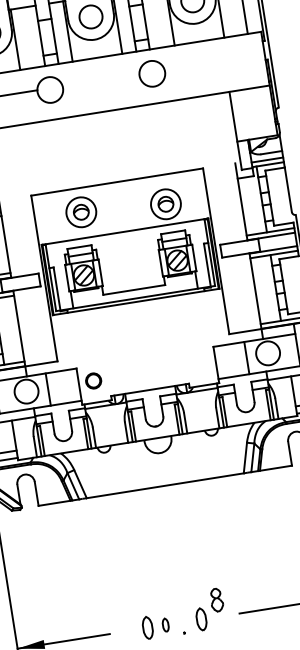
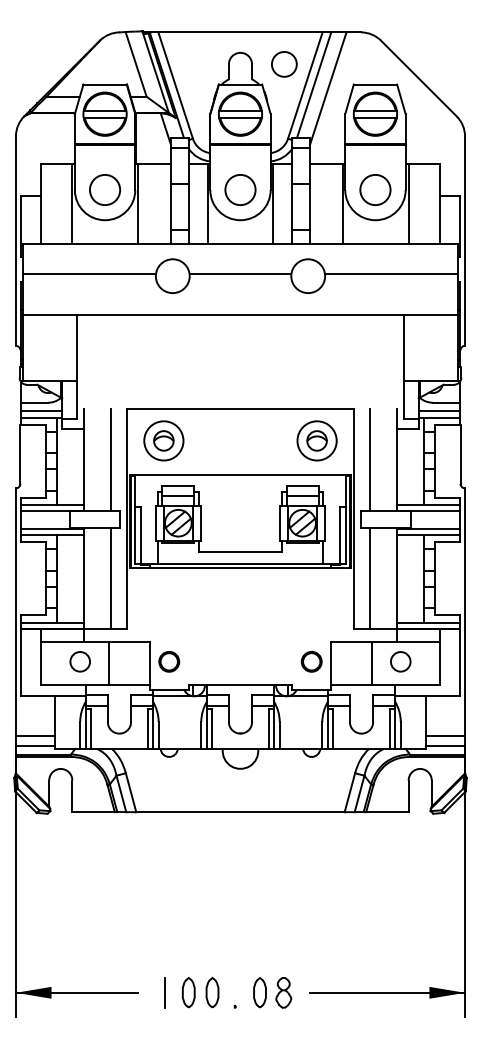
line: (214, 61) -> (390, 273), added
line: (100, 79) -> (240, 273), added
part: (165, 204) -> (316, 440), moved
line: (221, 205) -> (370, 460), added
part: (80, 212) -> (163, 440), moved
line: (25, 236) -> (110, 460), added
line: (235, 294) -> (370, 578), added
line: (39, 325) -> (110, 578), added
circle: (267, 353) -> (400, 661), size x0.62
part: (200, 363) -> (311, 661), added
circle: (26, 391) -> (80, 661), size x0.62
part: (216, 599) -> (283, 992), moved
part: (165, 624) -> (212, 992), size x1.67
line: (130, 630) -> (165, 992), added

